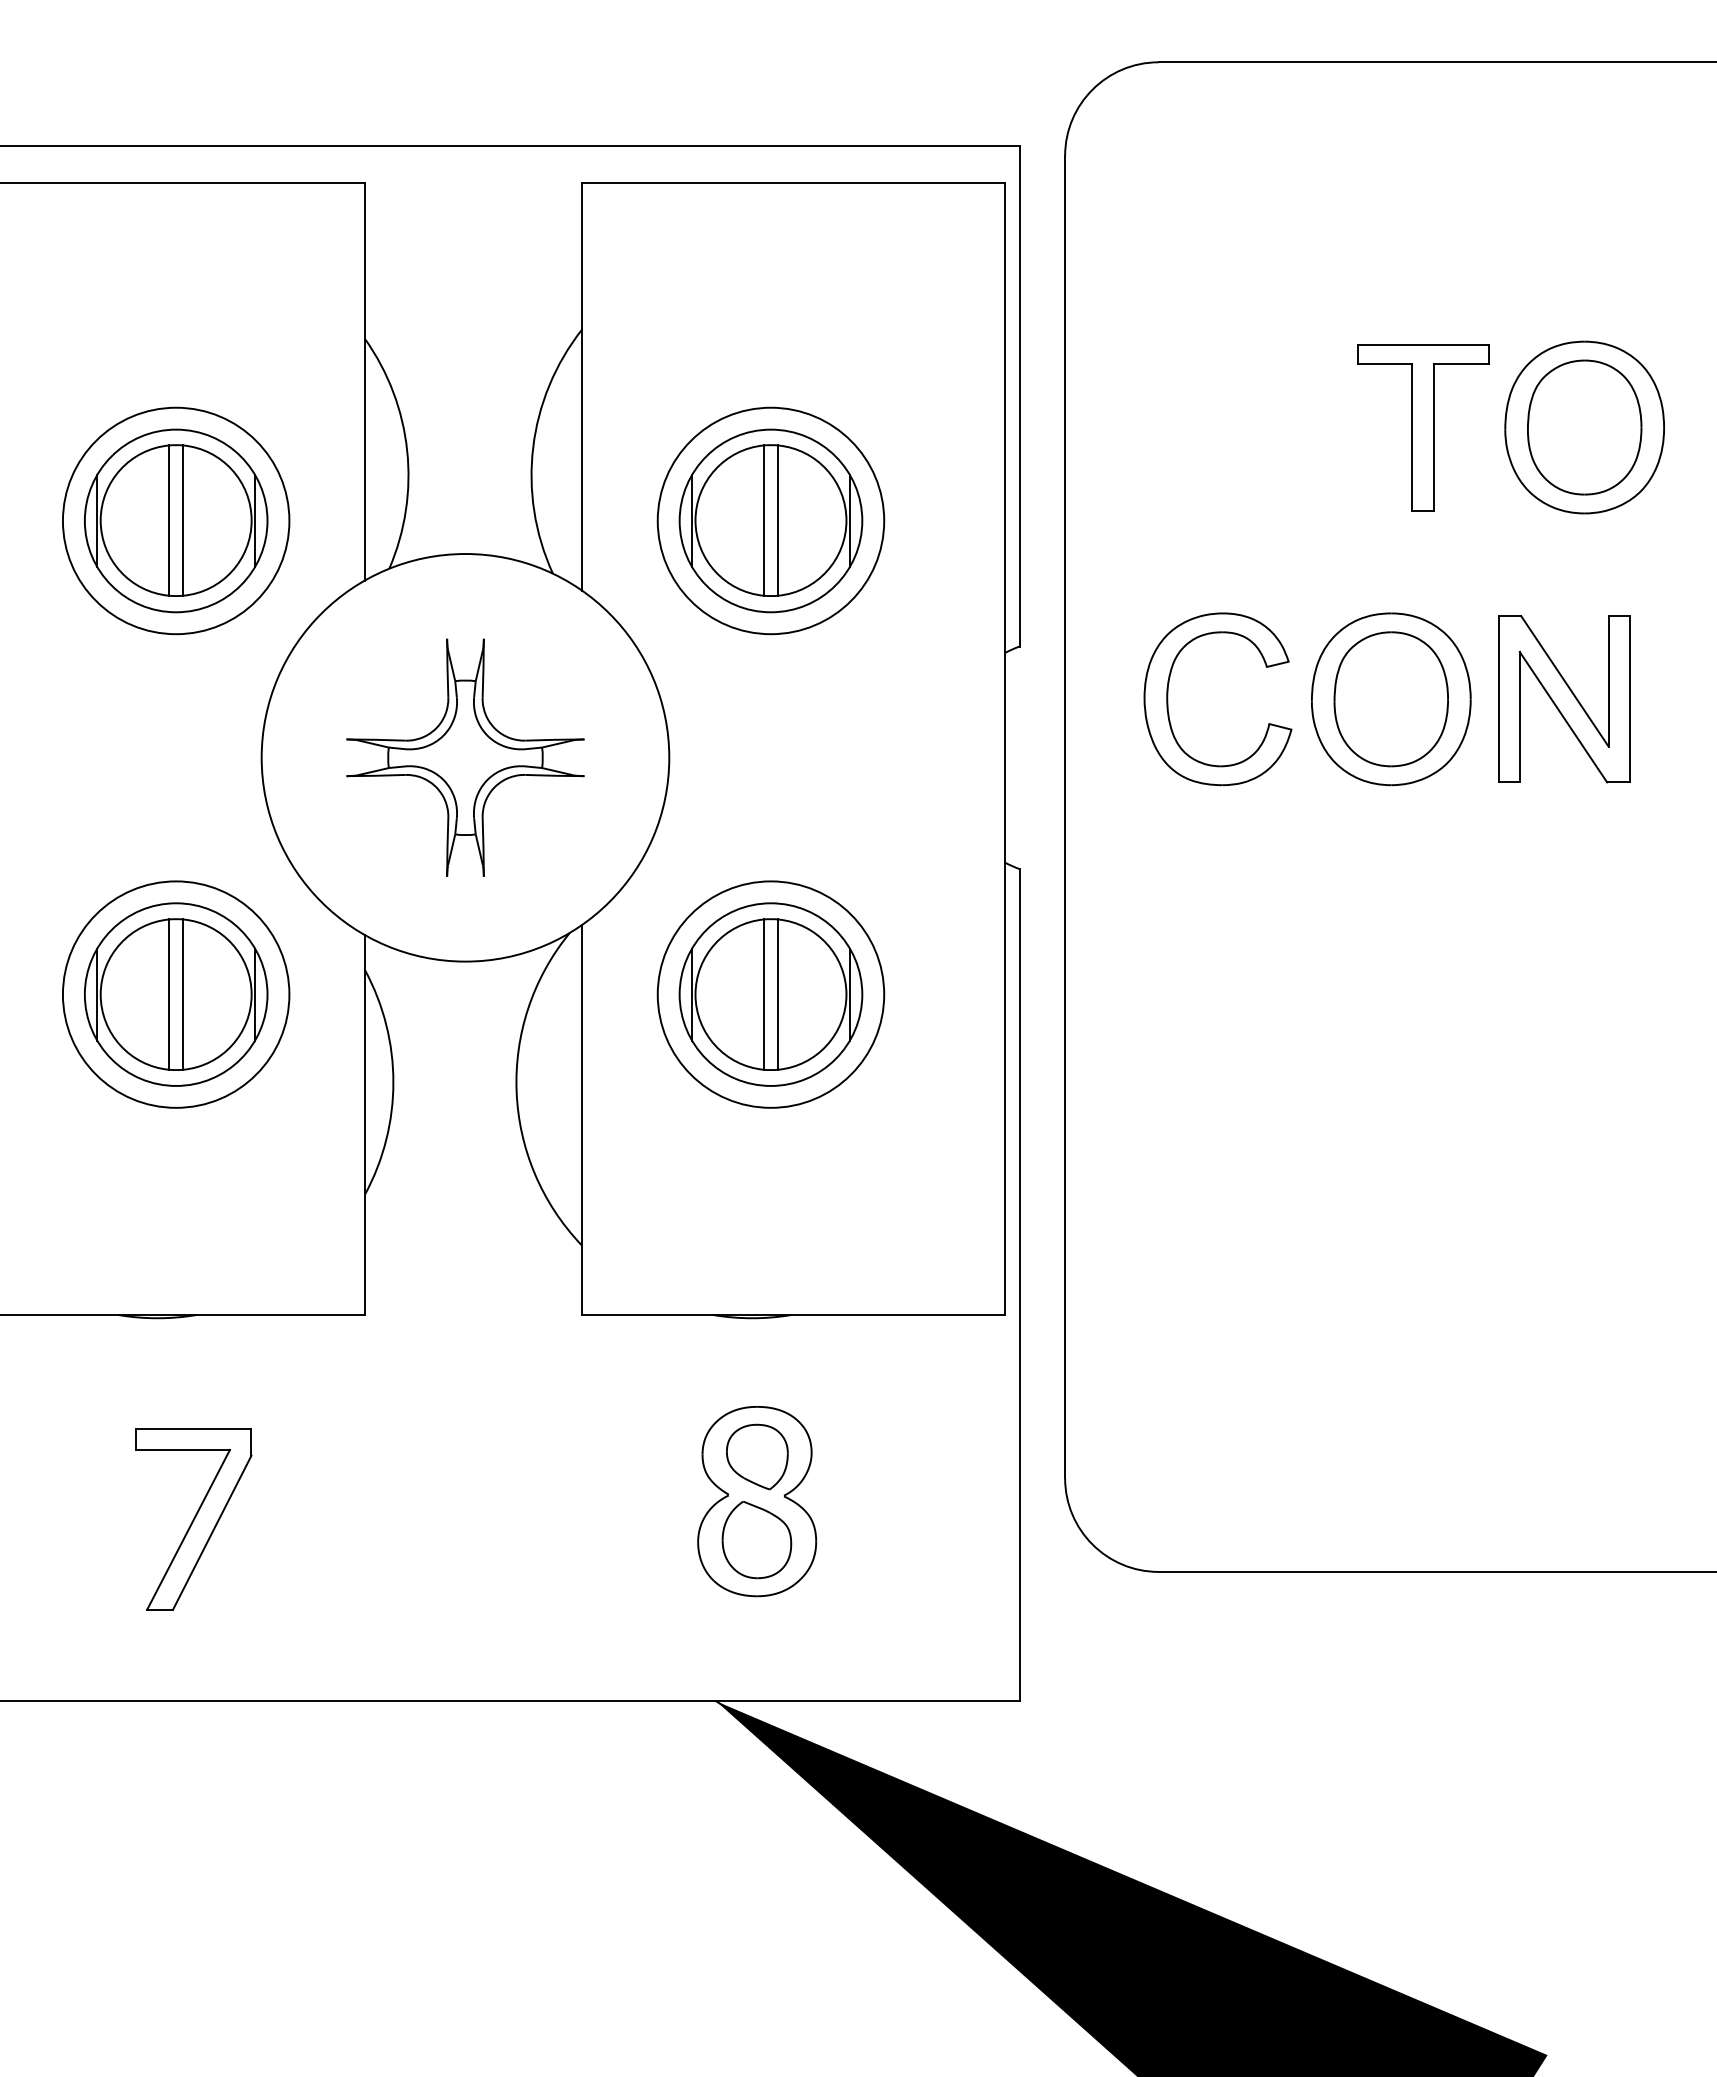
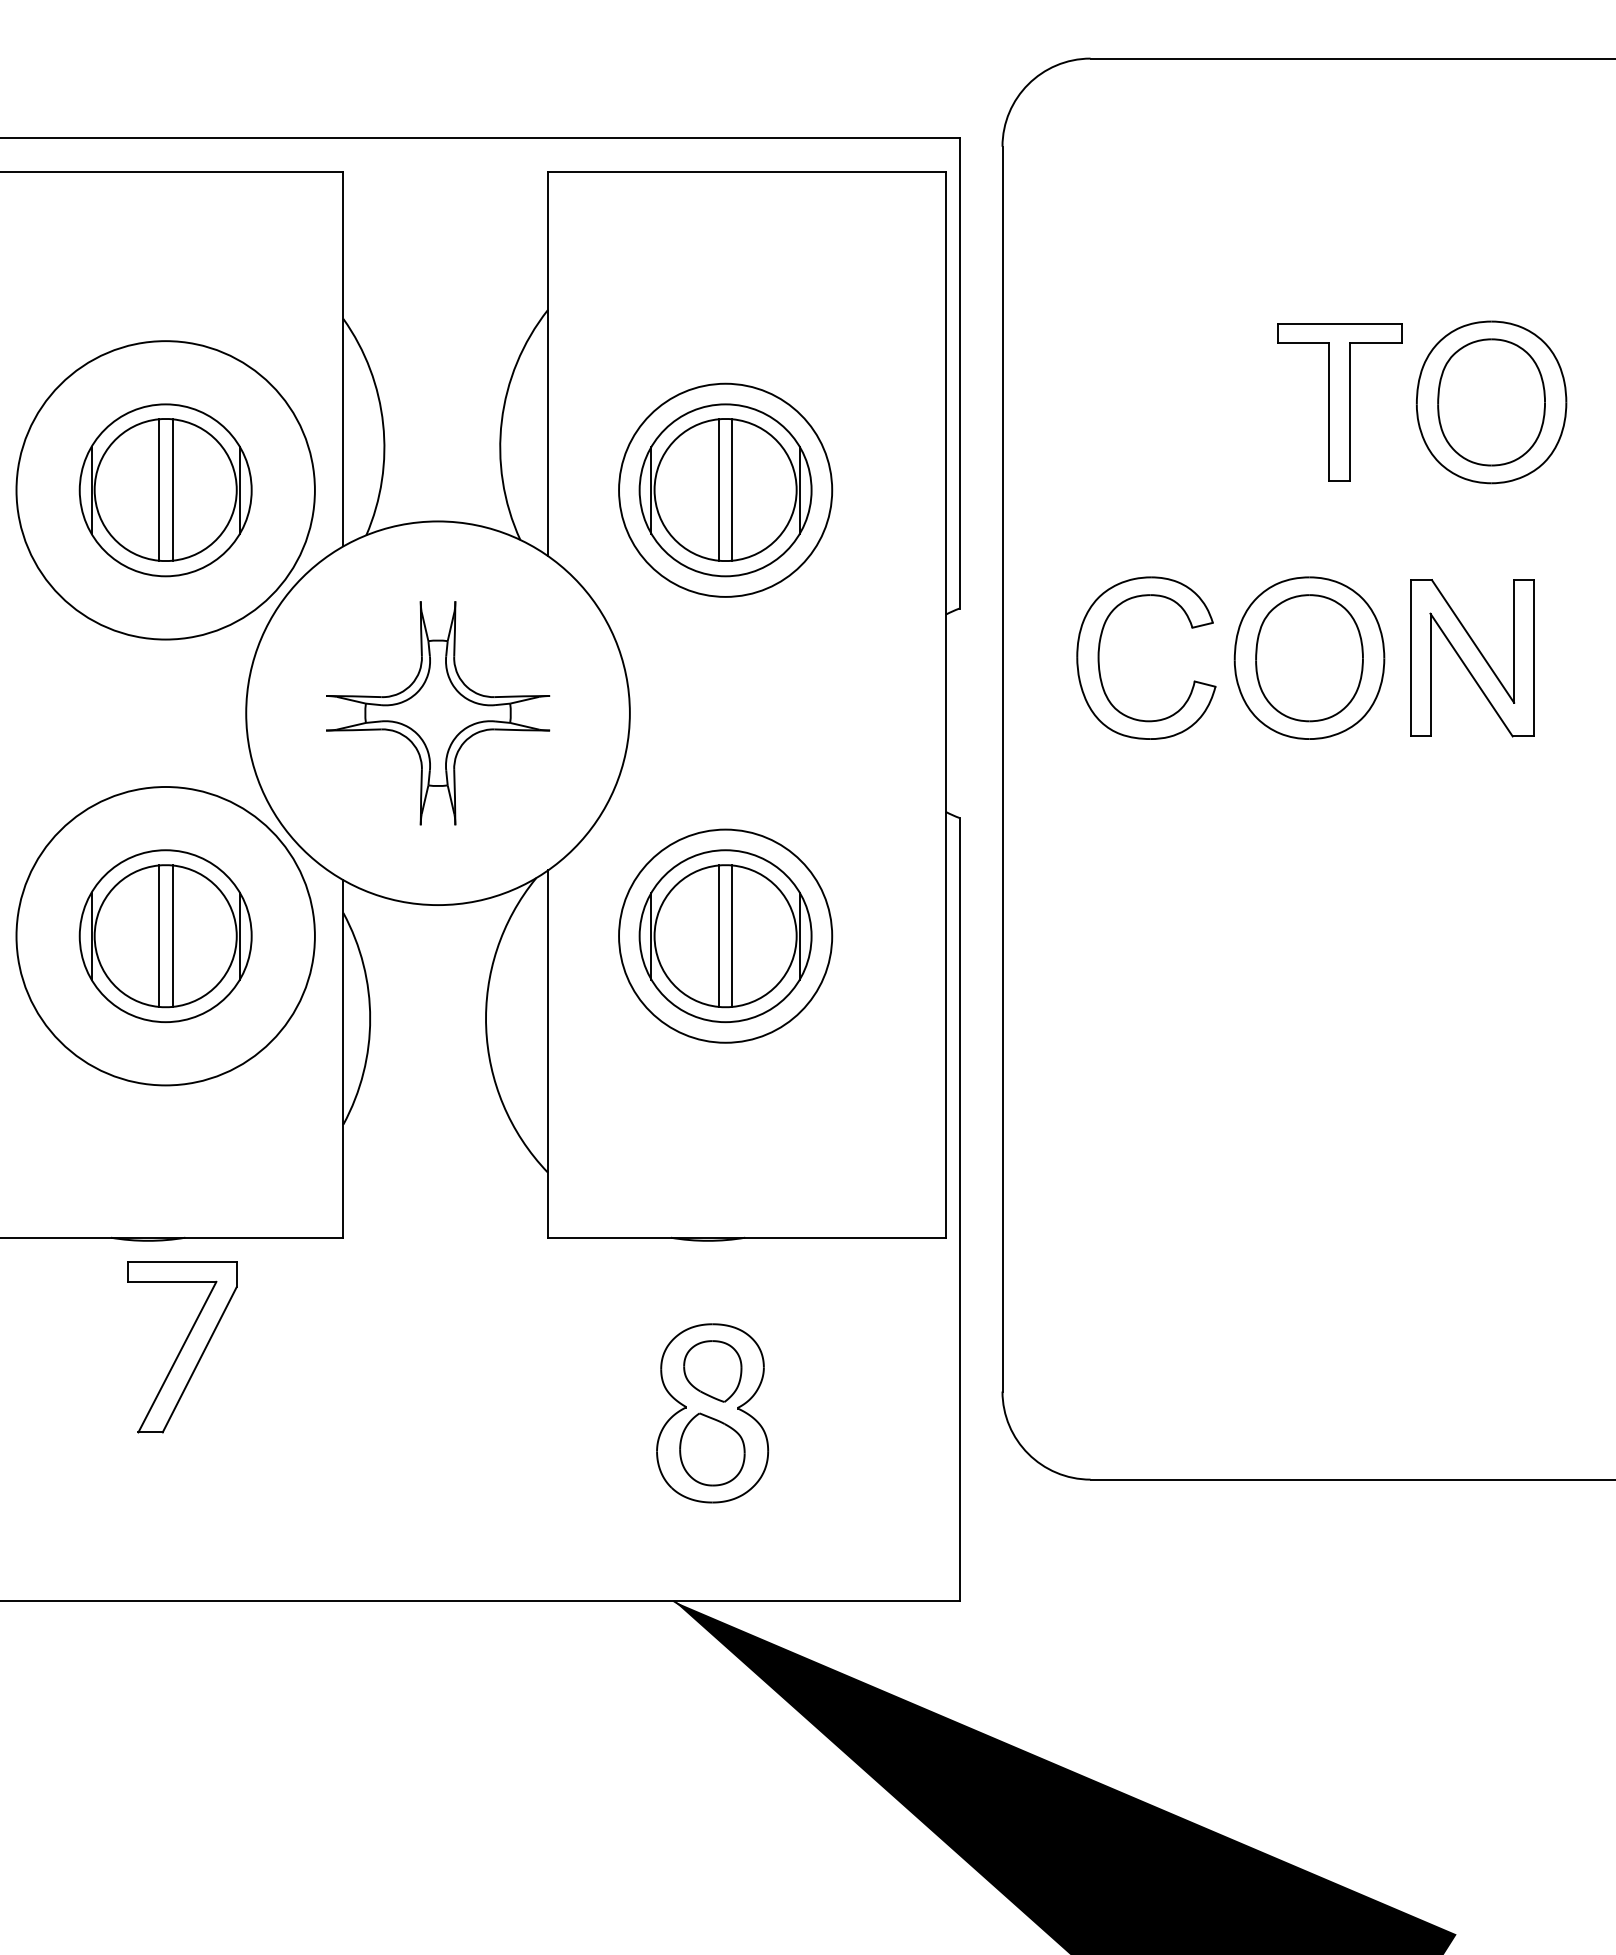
circle: (175, 520) -> (165, 489), size x1.4
circle: (175, 994) -> (165, 936), size x1.4
part: (193, 1519) -> (182, 1347), moved

